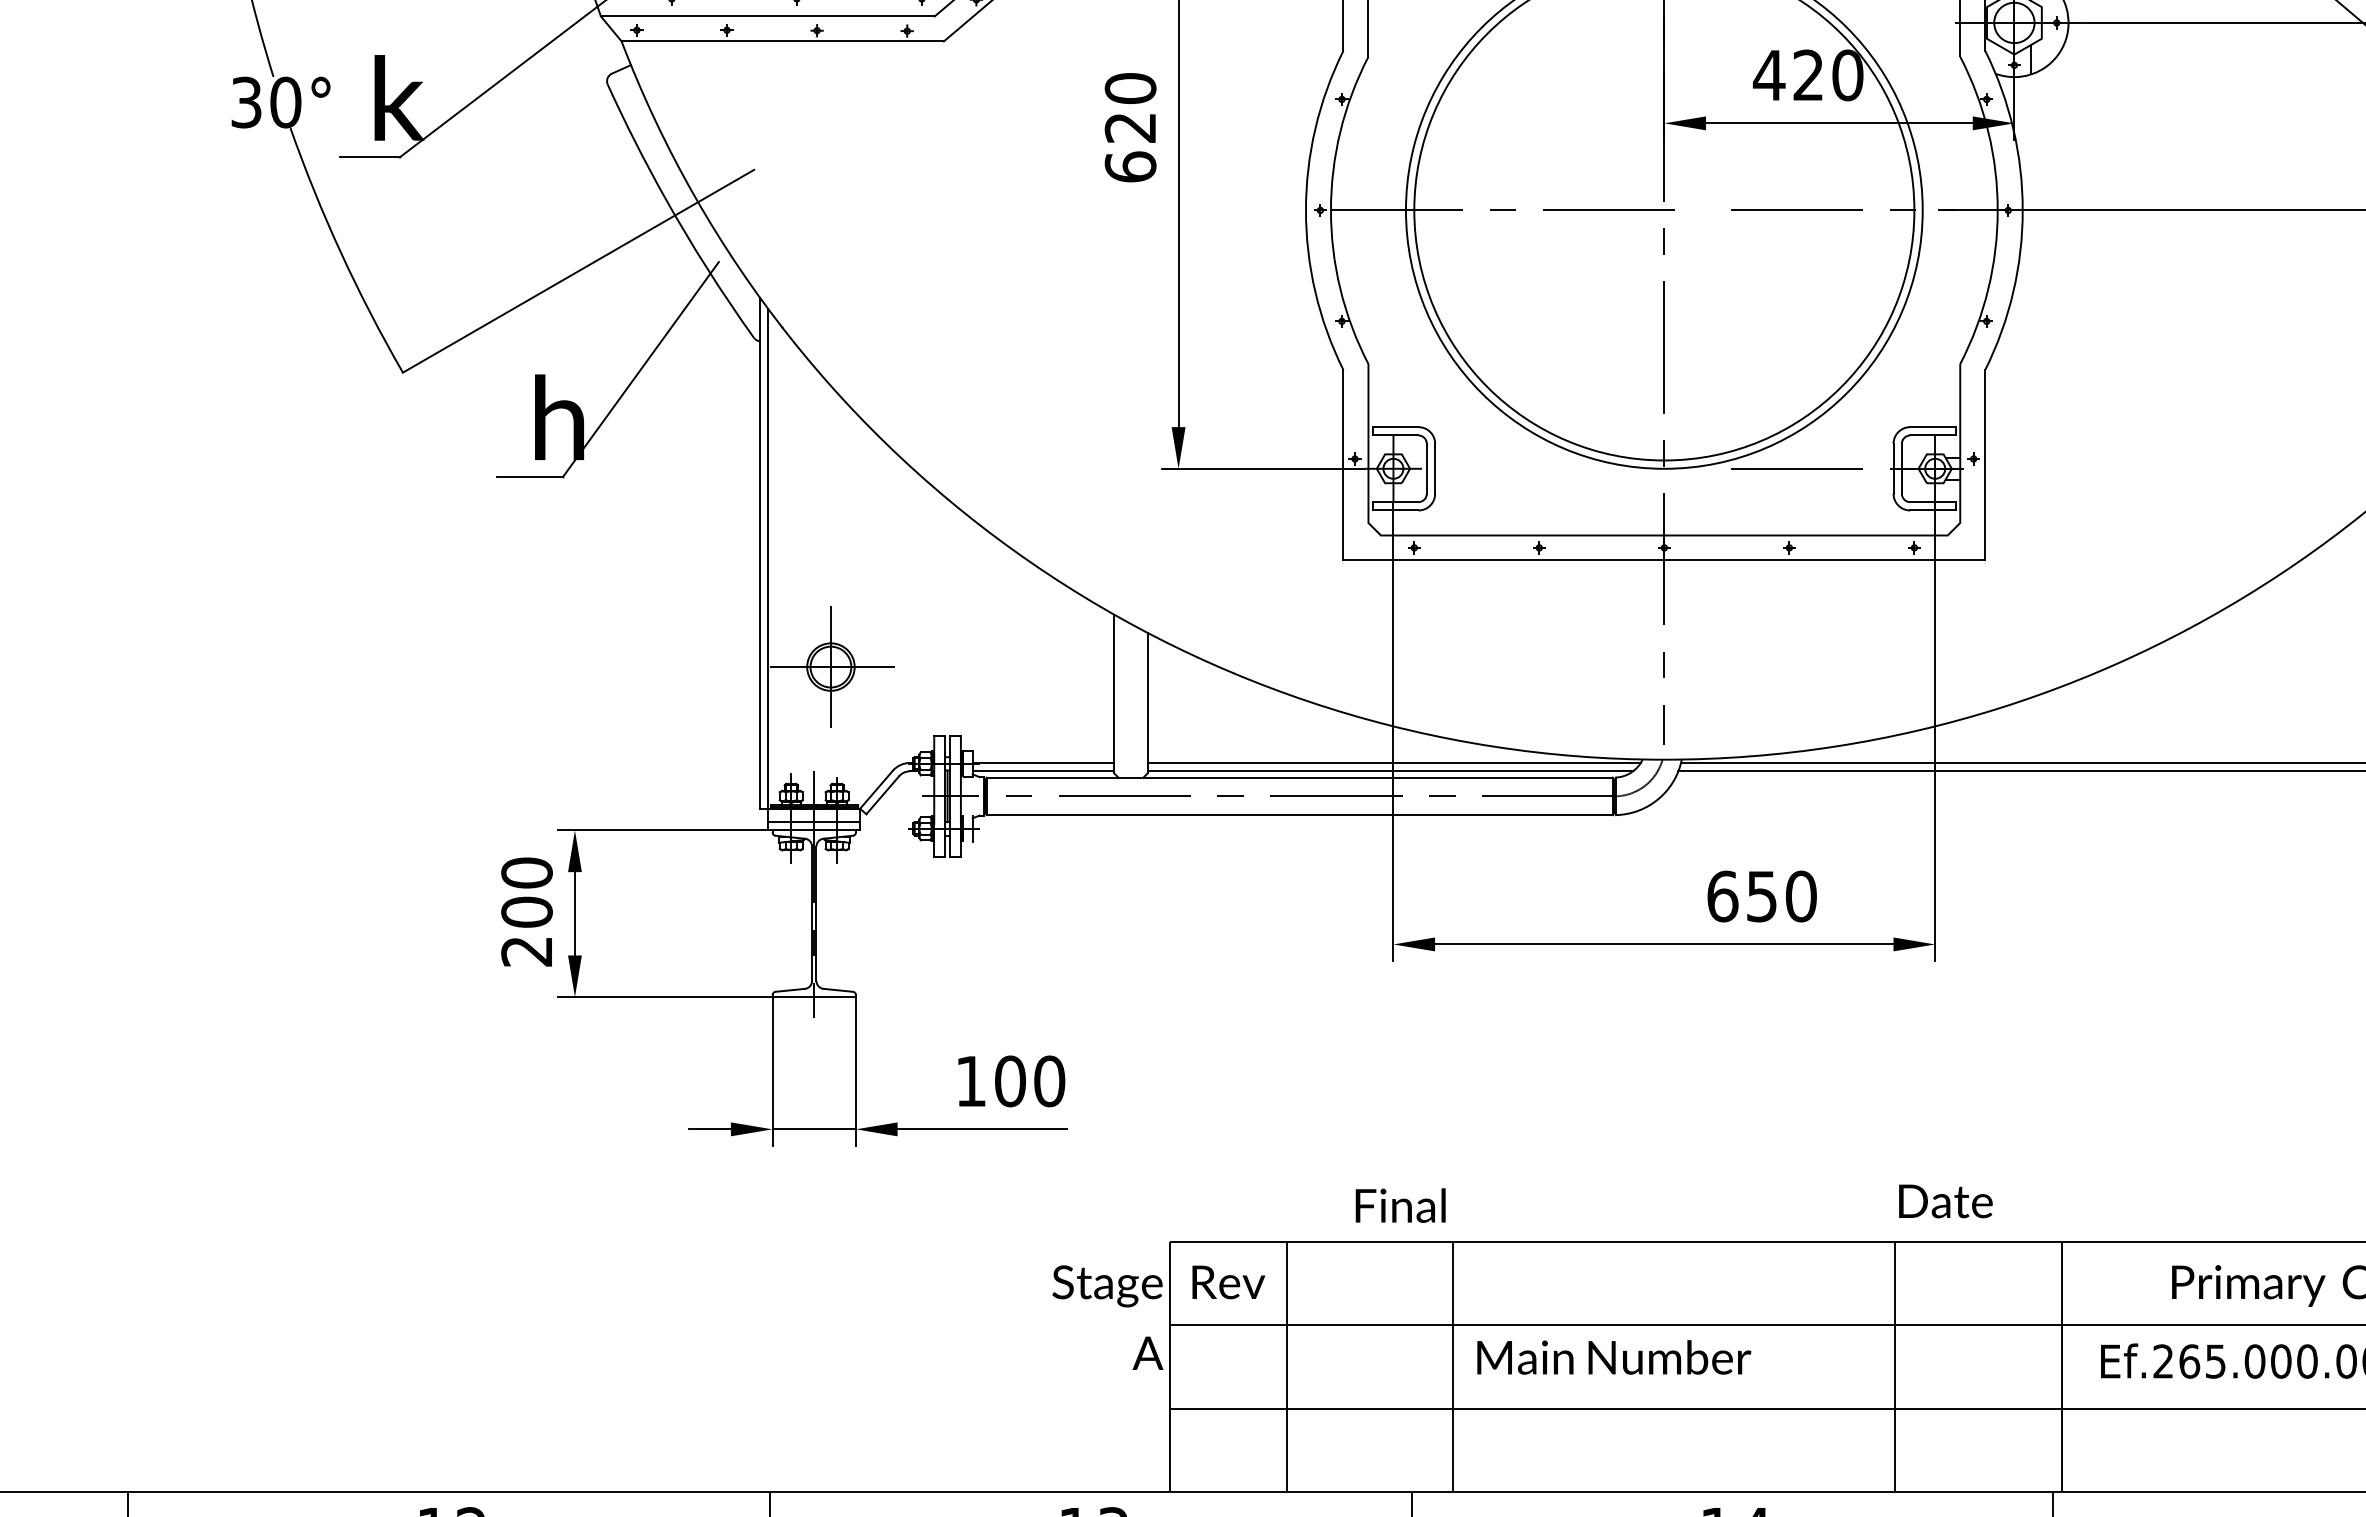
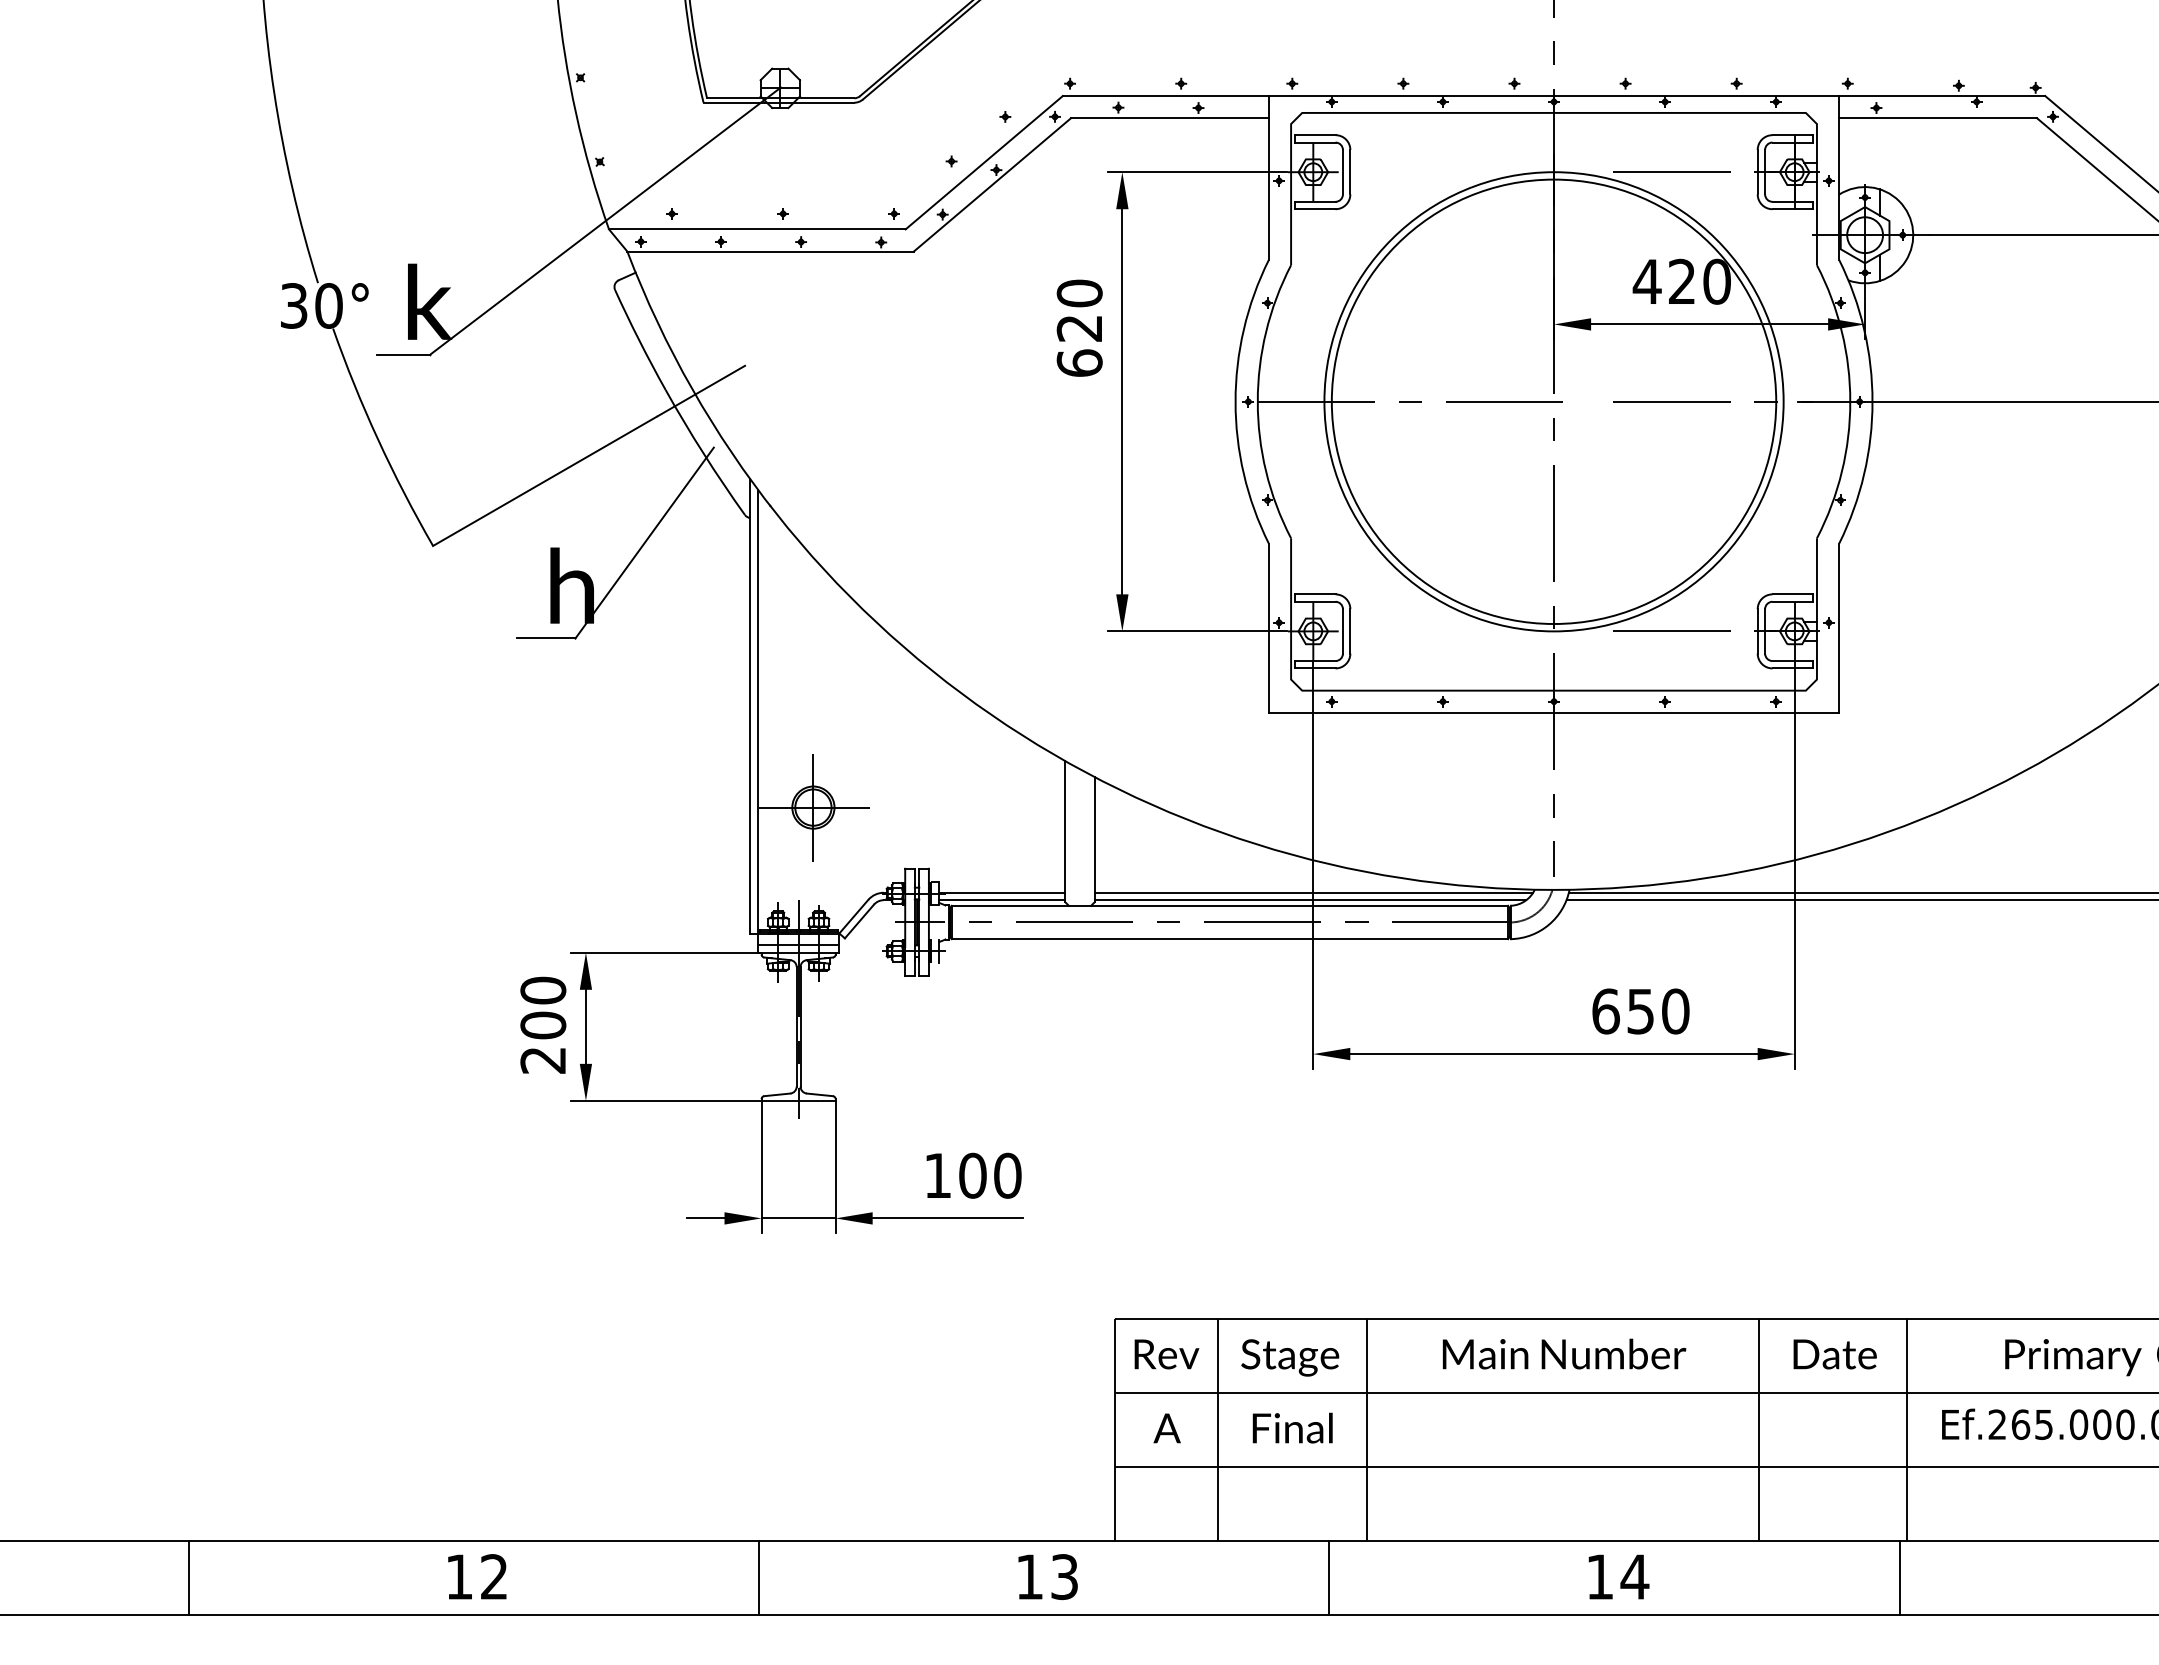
text: (1945, 1201) -> (1834, 1354), moved
text: (1400, 1204) -> (1292, 1427), moved
text: (1107, 1285) -> (1290, 1357), moved
text: (1147, 1353) -> (1166, 1428), moved
text: (1614, 1356) -> (1564, 1353), moved

